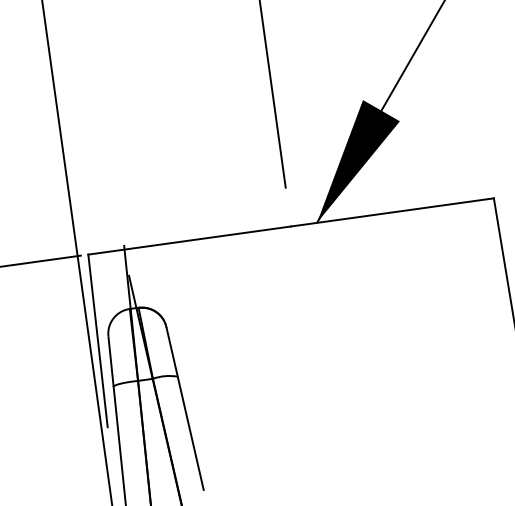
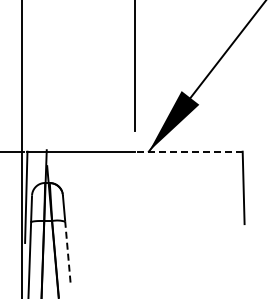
line: (391, 212) -> (188, 151), solid -> dashed
line: (190, 434) -> (67, 252), solid -> dashed

